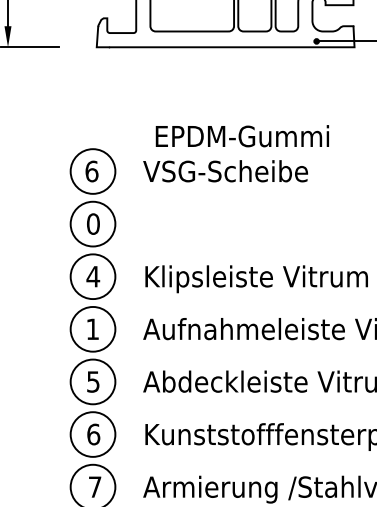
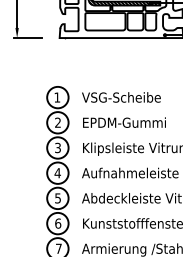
text: (242, 135) -> (124, 122), moved
text: (92, 171) -> (57, 97), 6 -> 1
text: (94, 223) -> (58, 122), 0 -> 2
text: (92, 275) -> (57, 147), 4 -> 3
text: (92, 329) -> (57, 173), 1 -> 4

